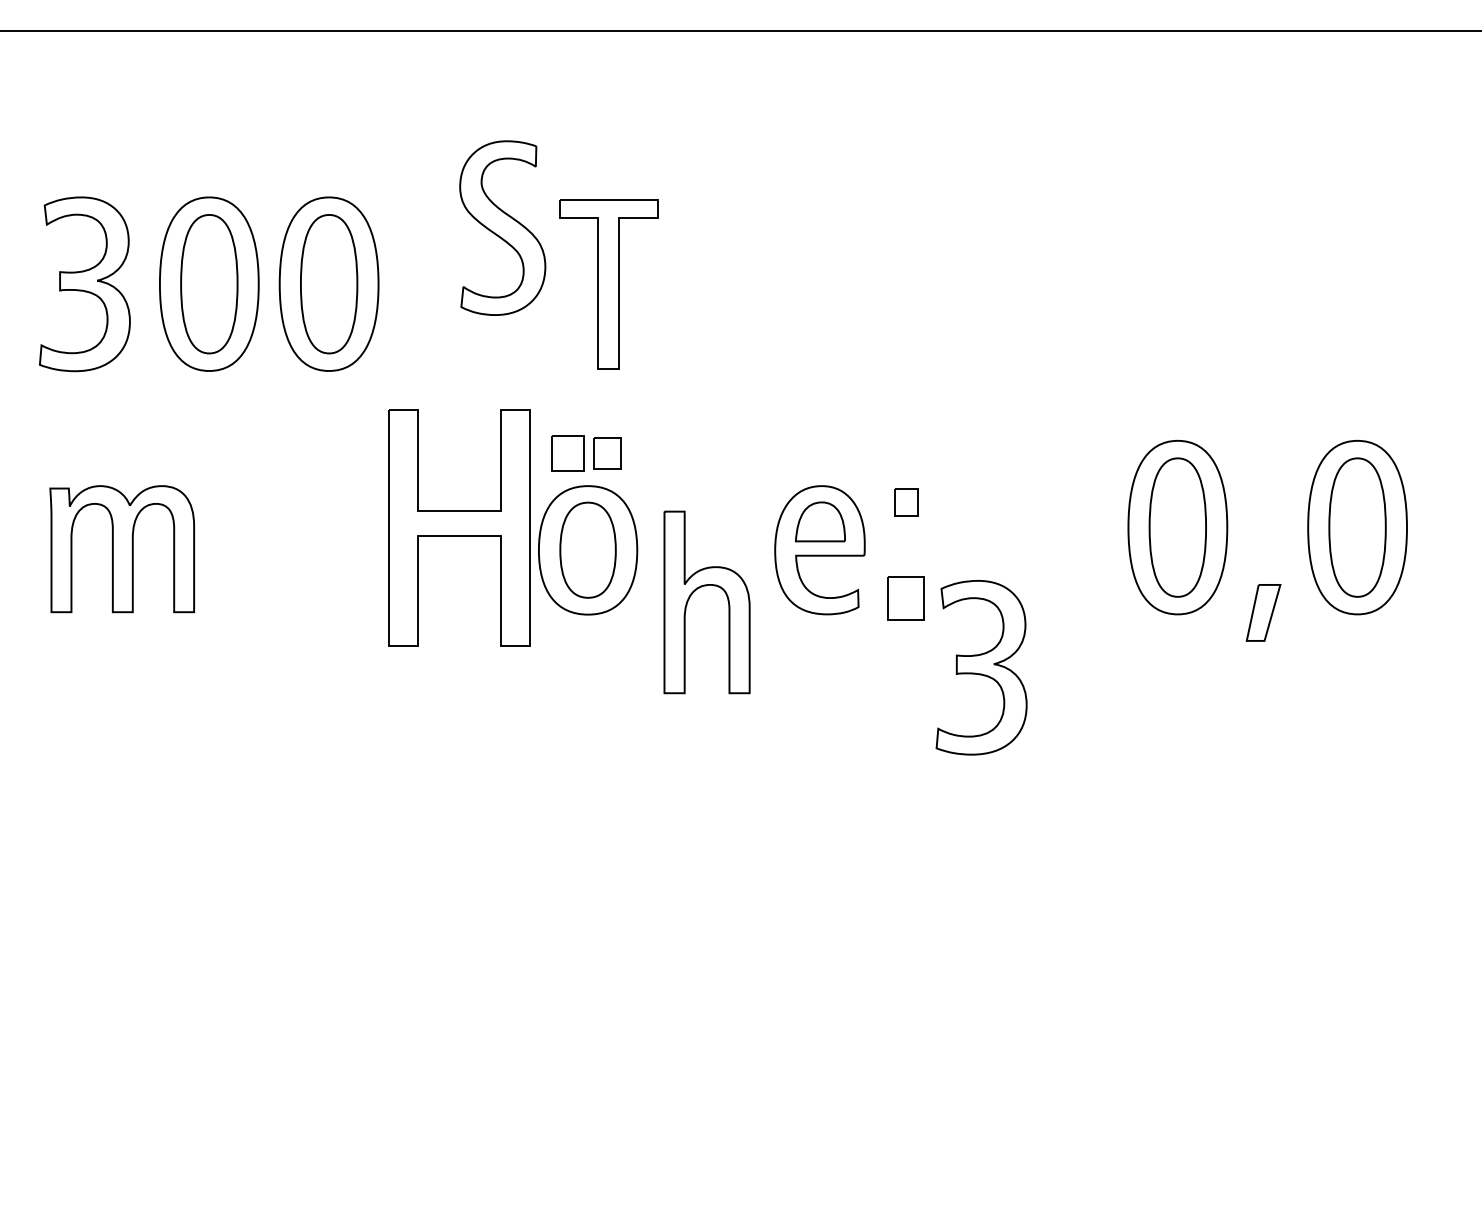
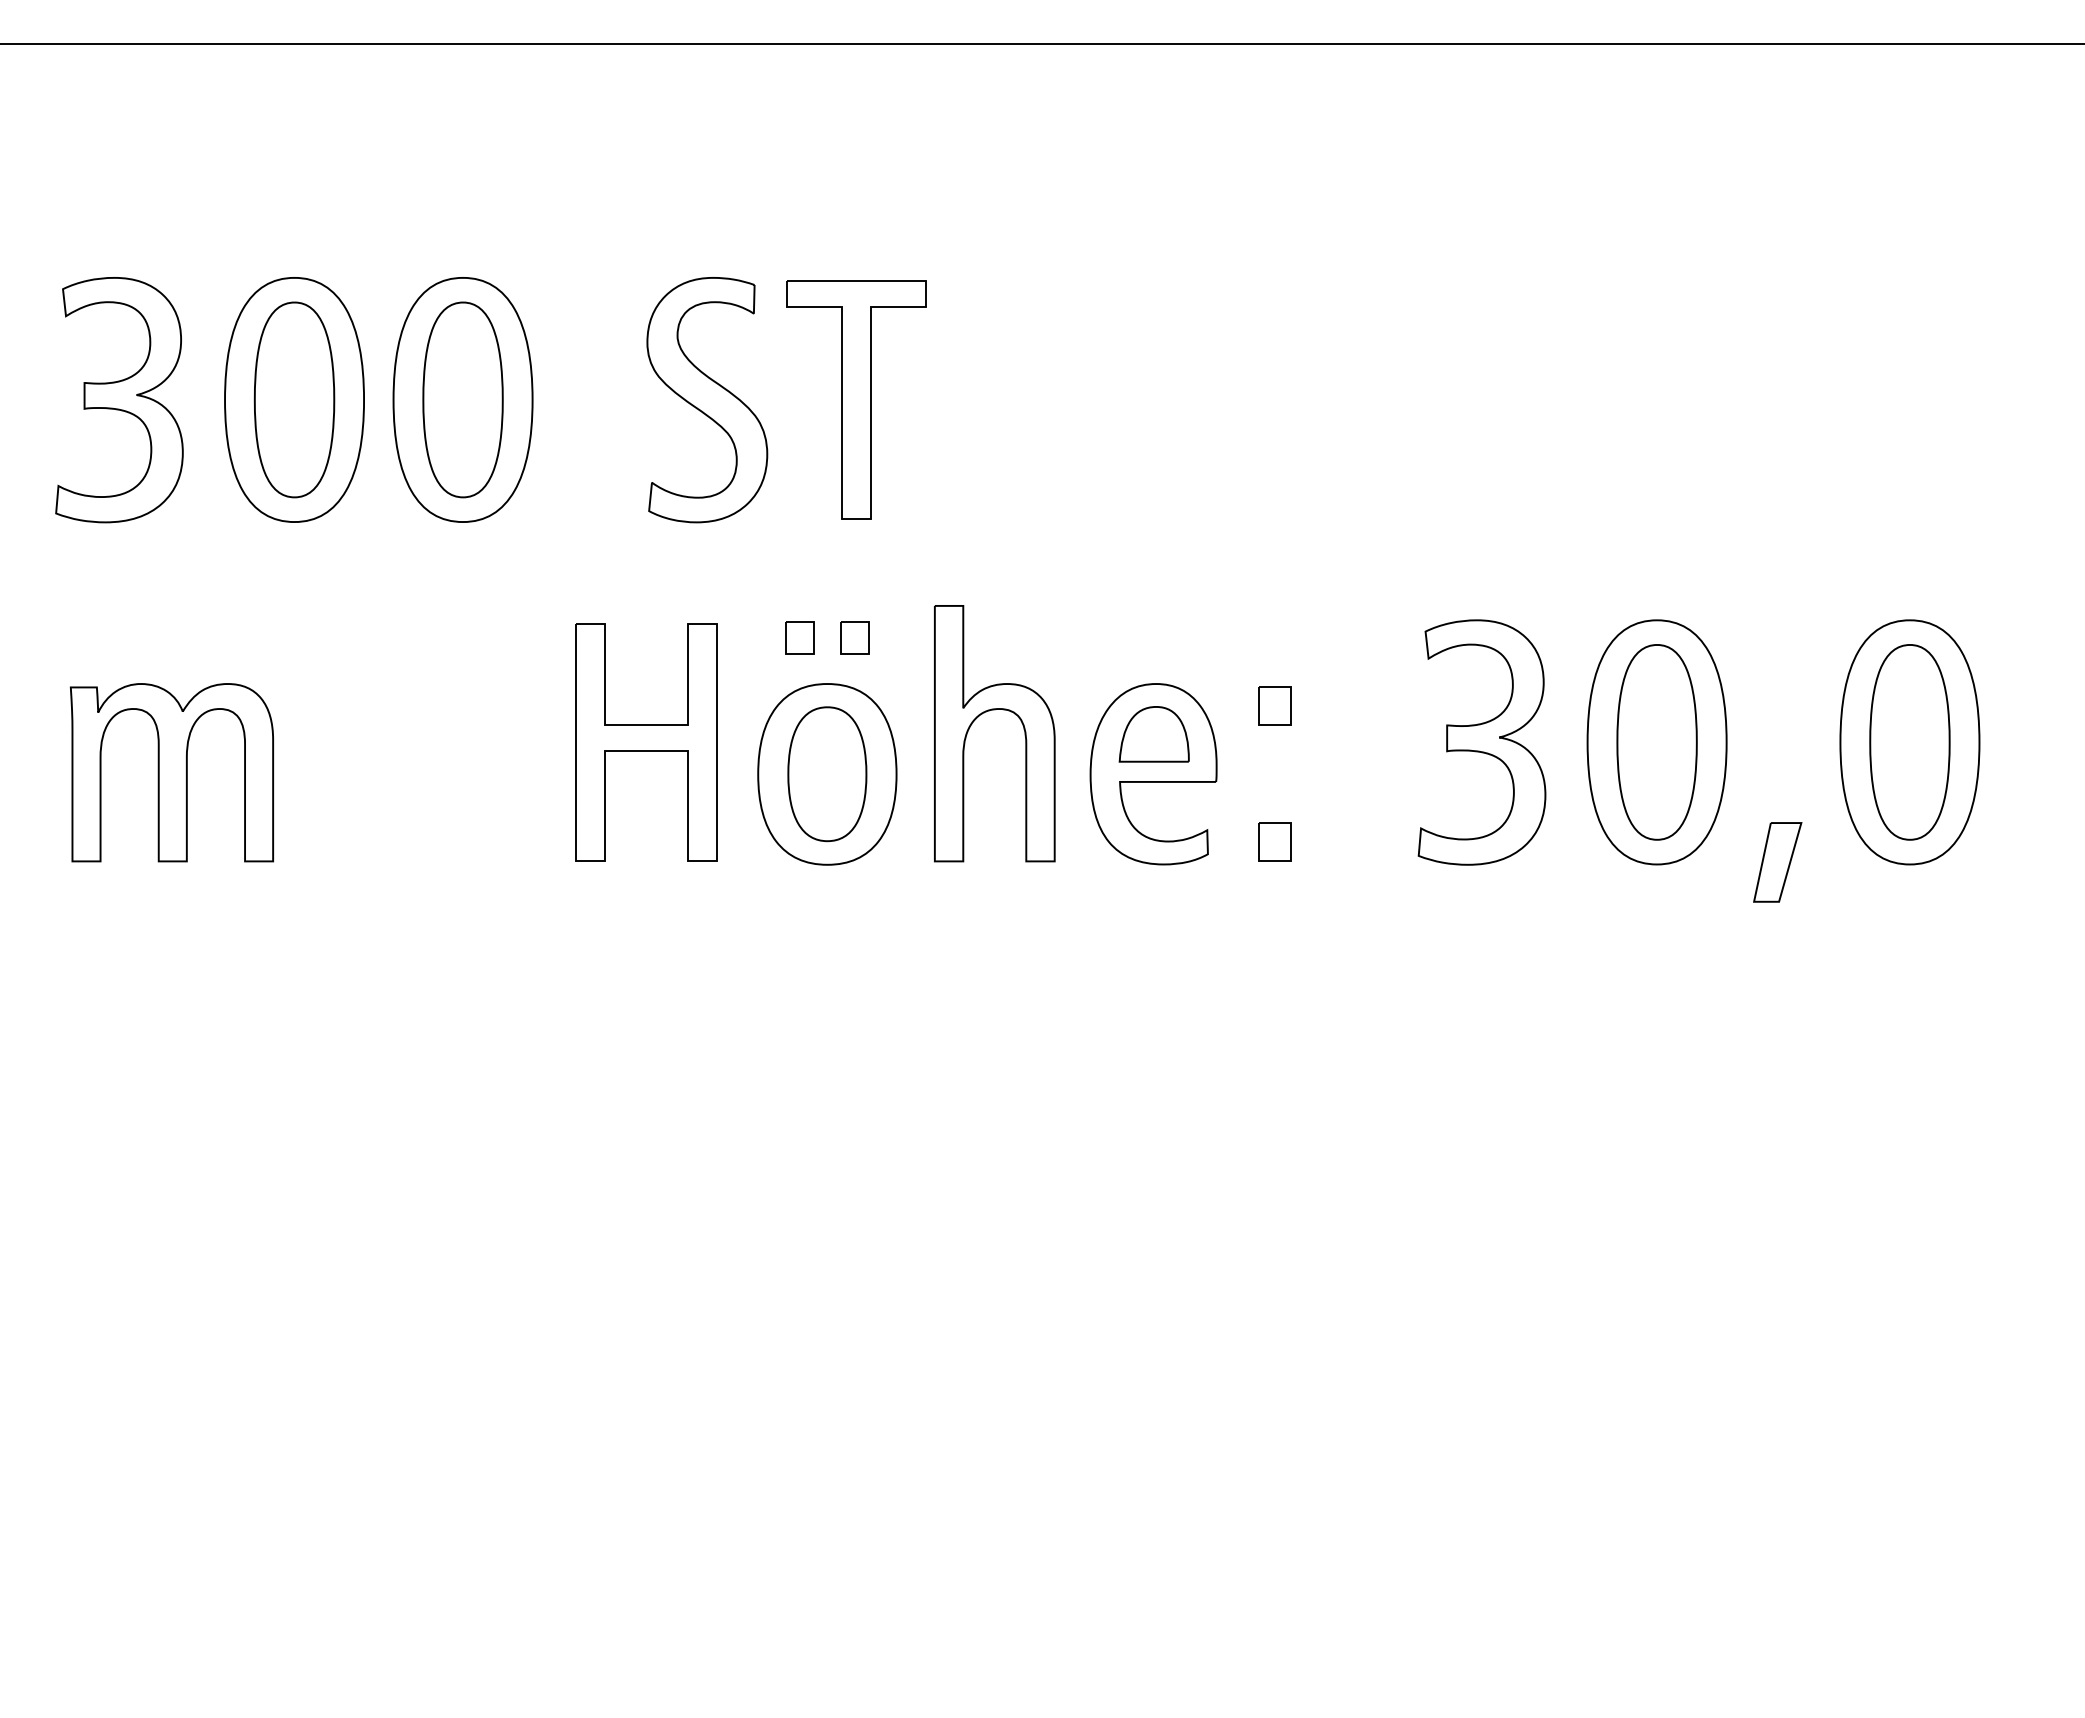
part: (502, 228) -> (707, 400), moved
part: (568, 453) -> (799, 637), size x0.62
part: (607, 453) -> (854, 637), size x0.71
part: (459, 527) -> (646, 742), size x0.71
part: (699, 588) -> (984, 713), moved
part: (905, 598) -> (1274, 841), size x0.62
part: (981, 667) -> (1481, 742), moved

